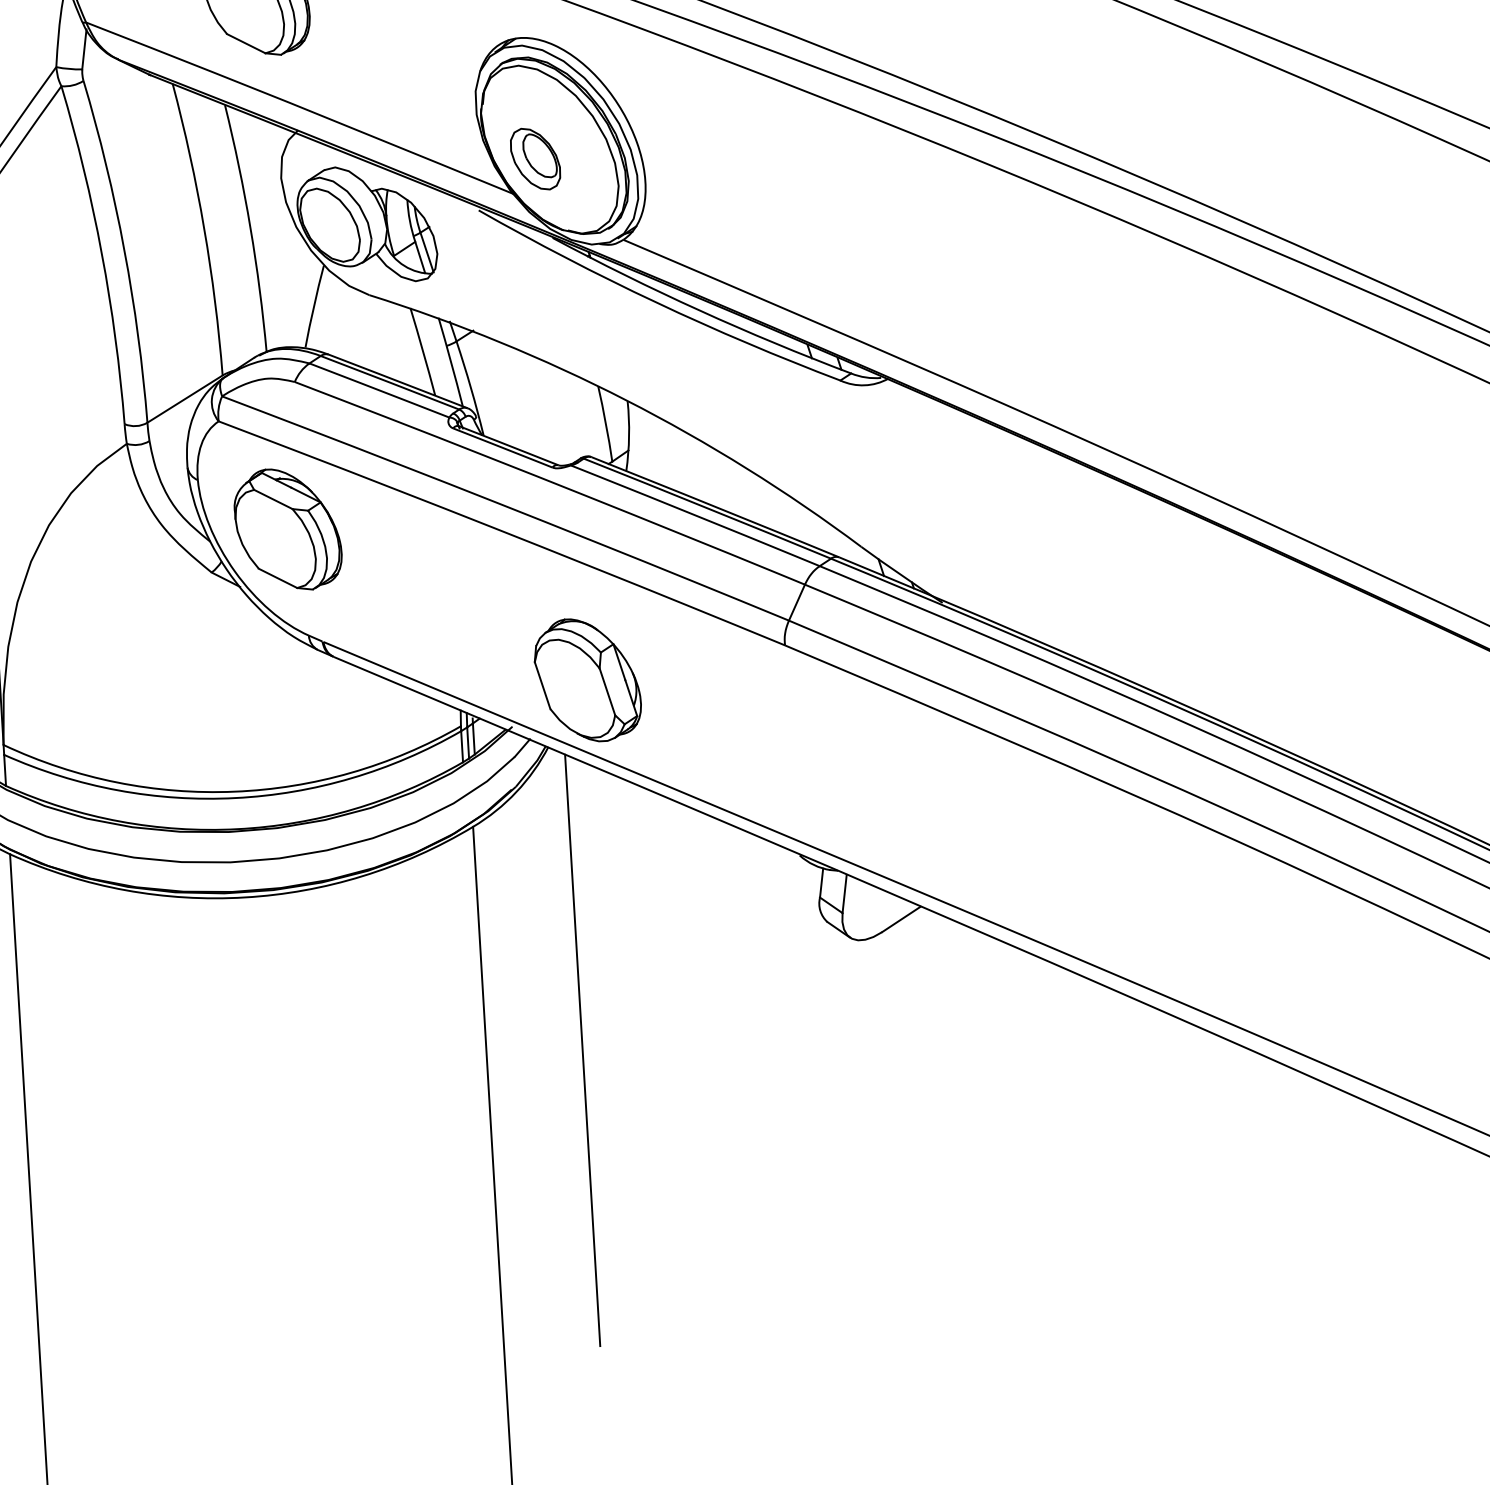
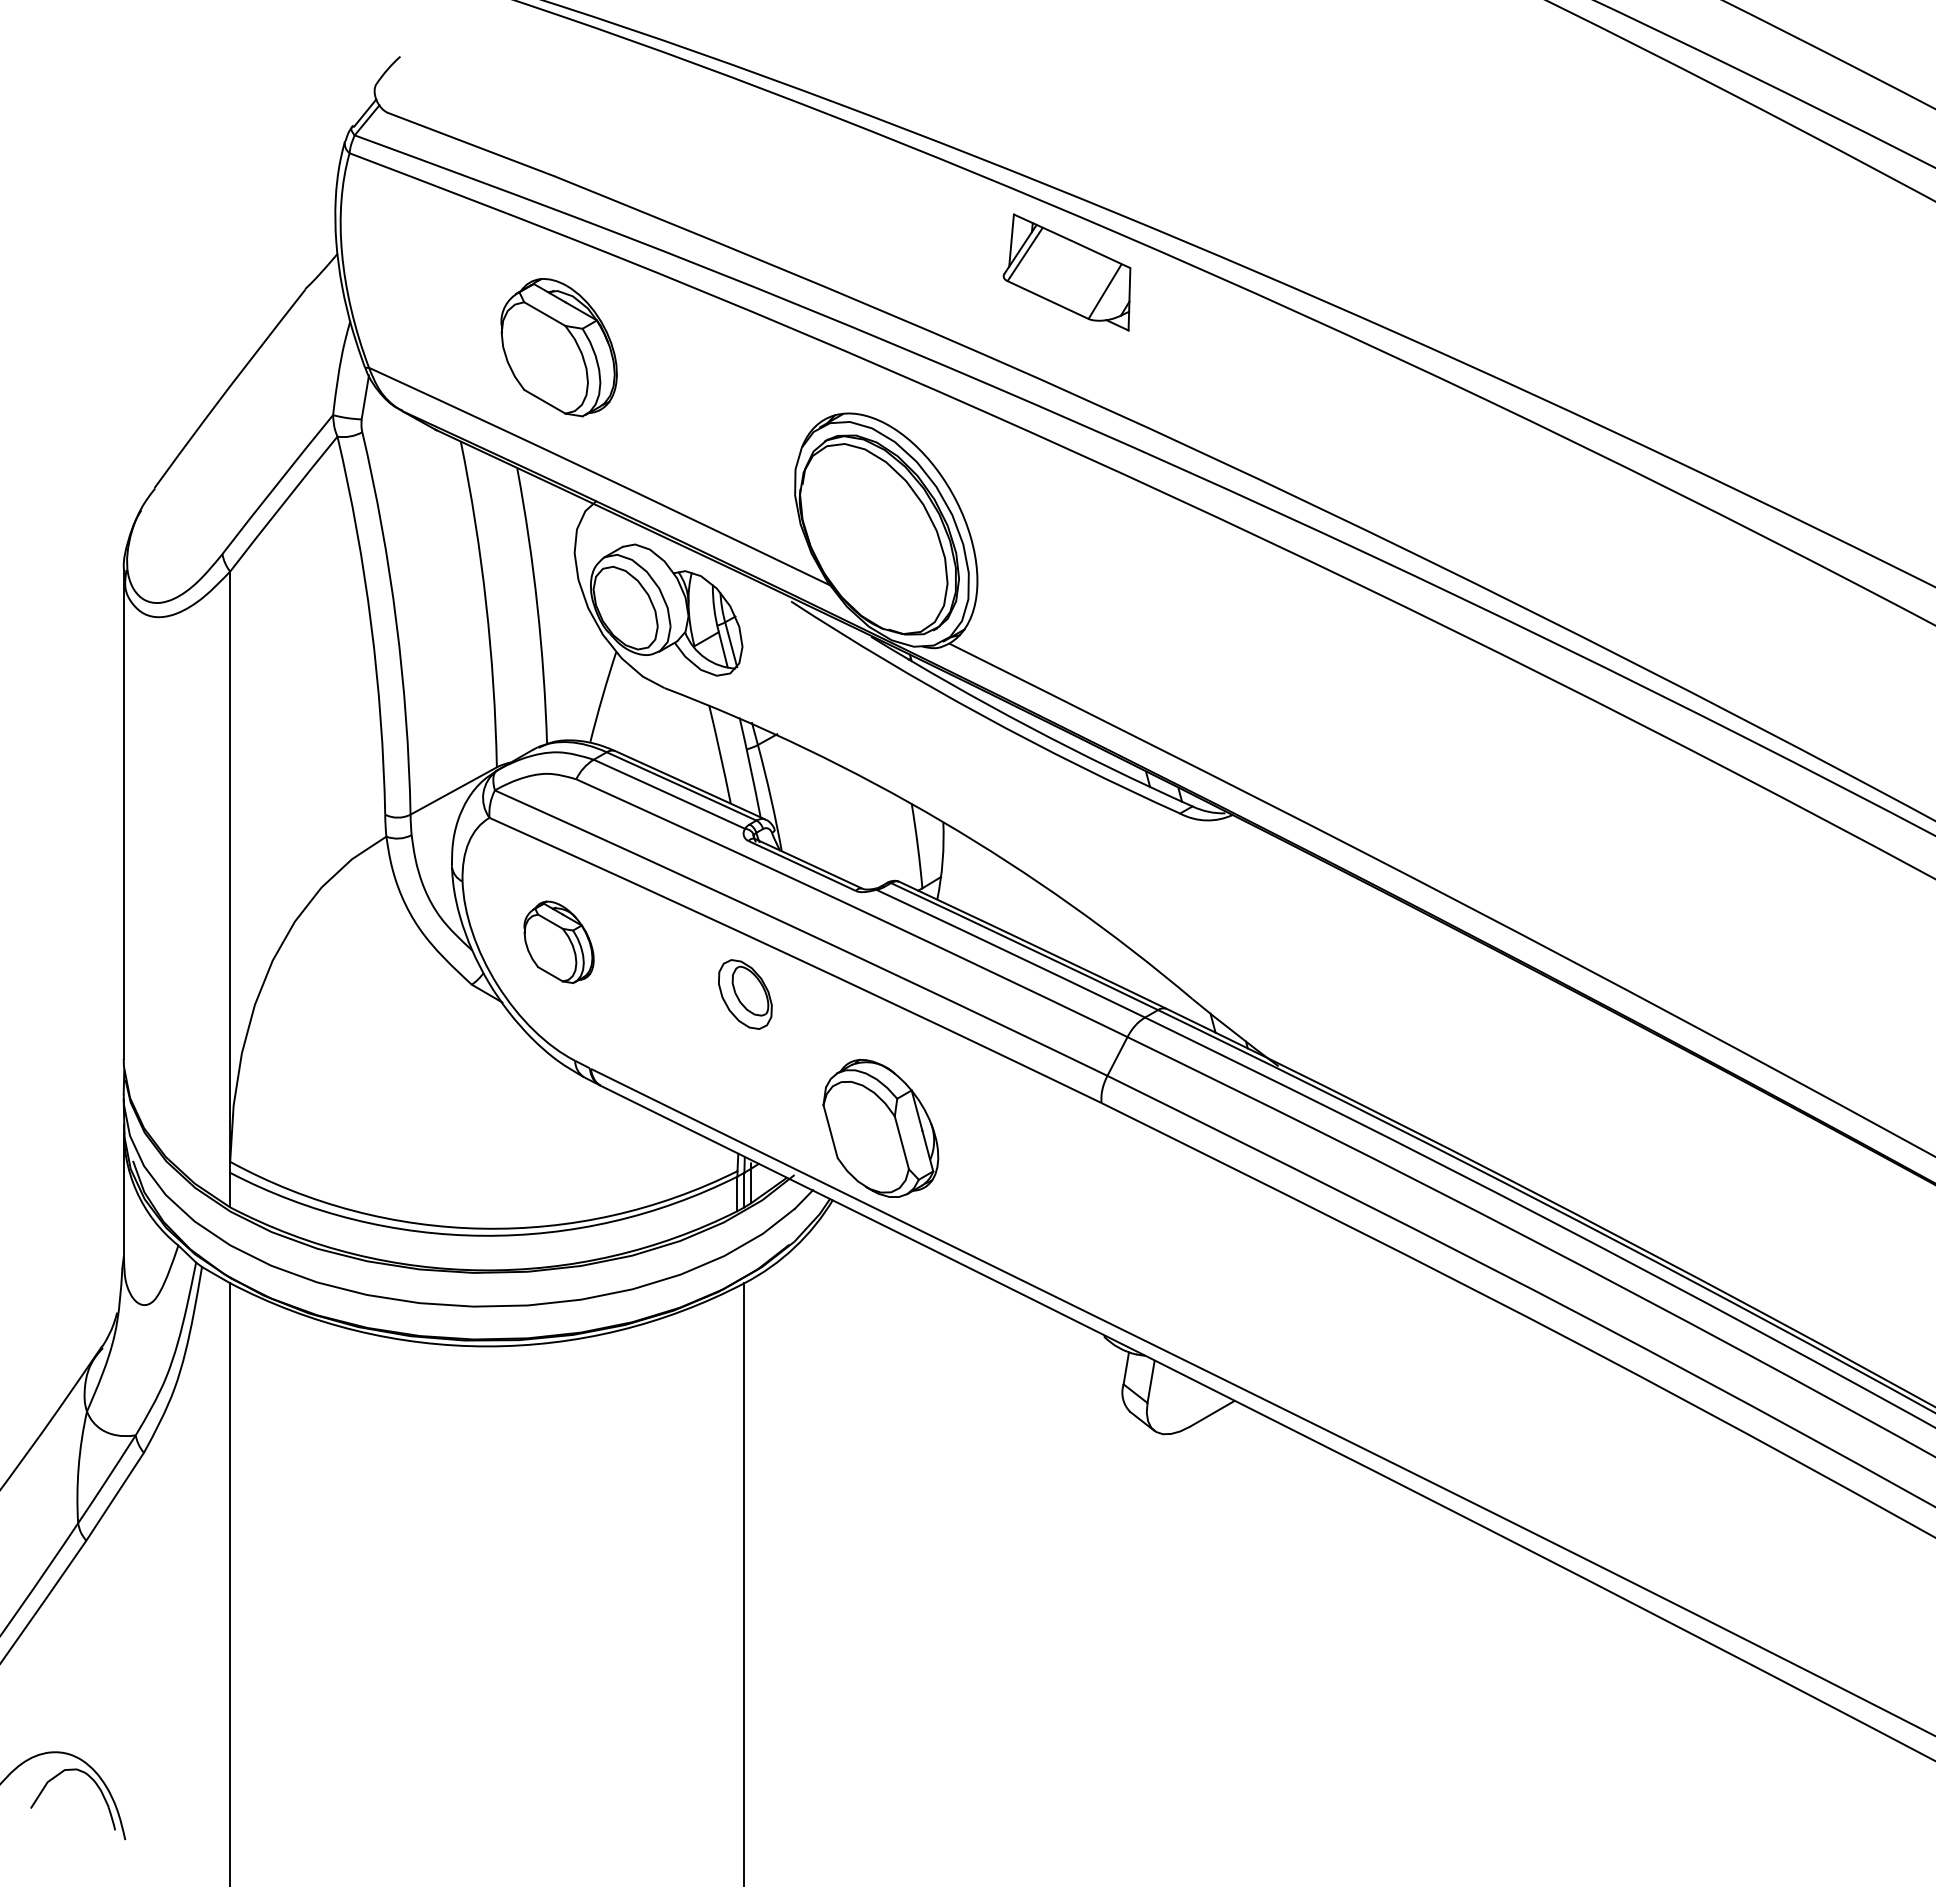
part: (535, 159) -> (745, 994), moved
part: (287, 529) -> (558, 942), size x0.6
line: (582, 1050) -> (850, 1537), removed

